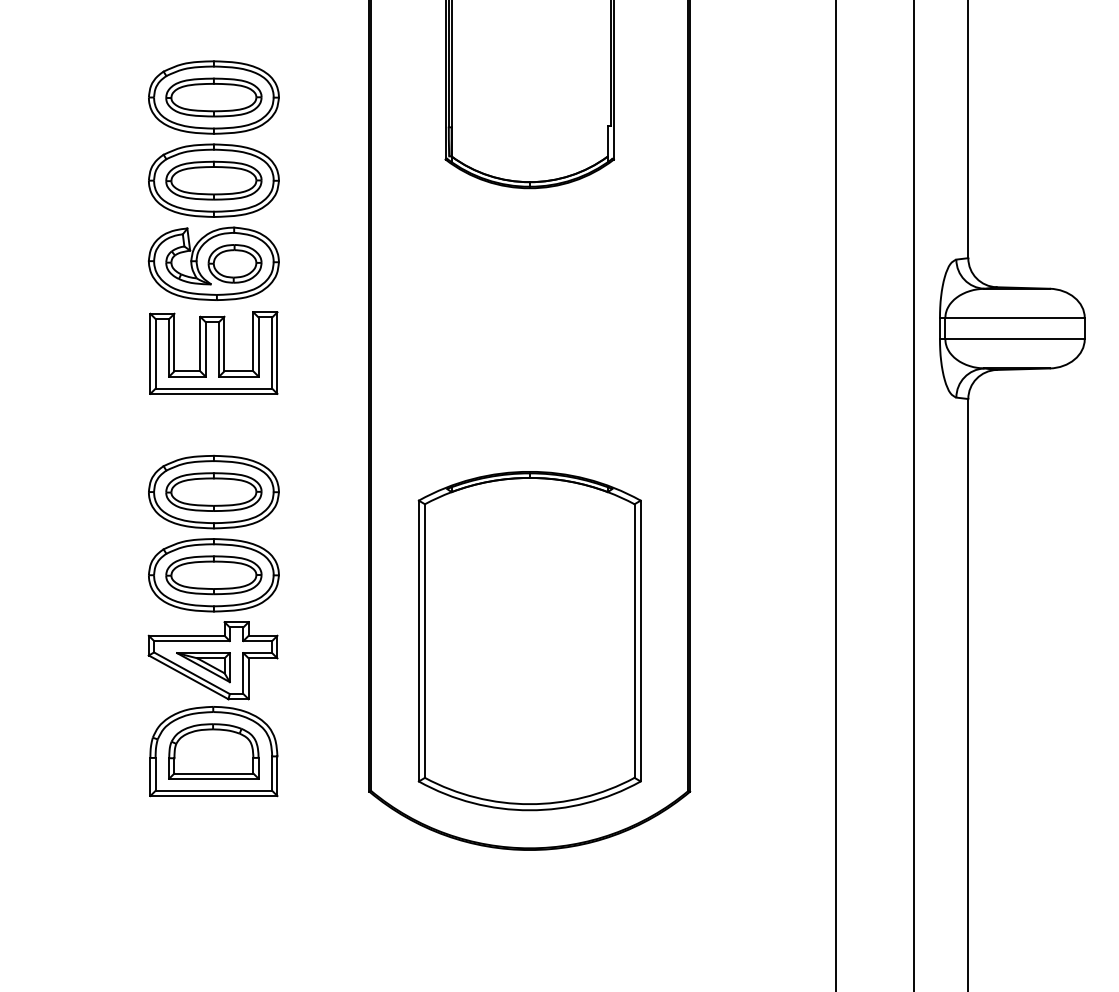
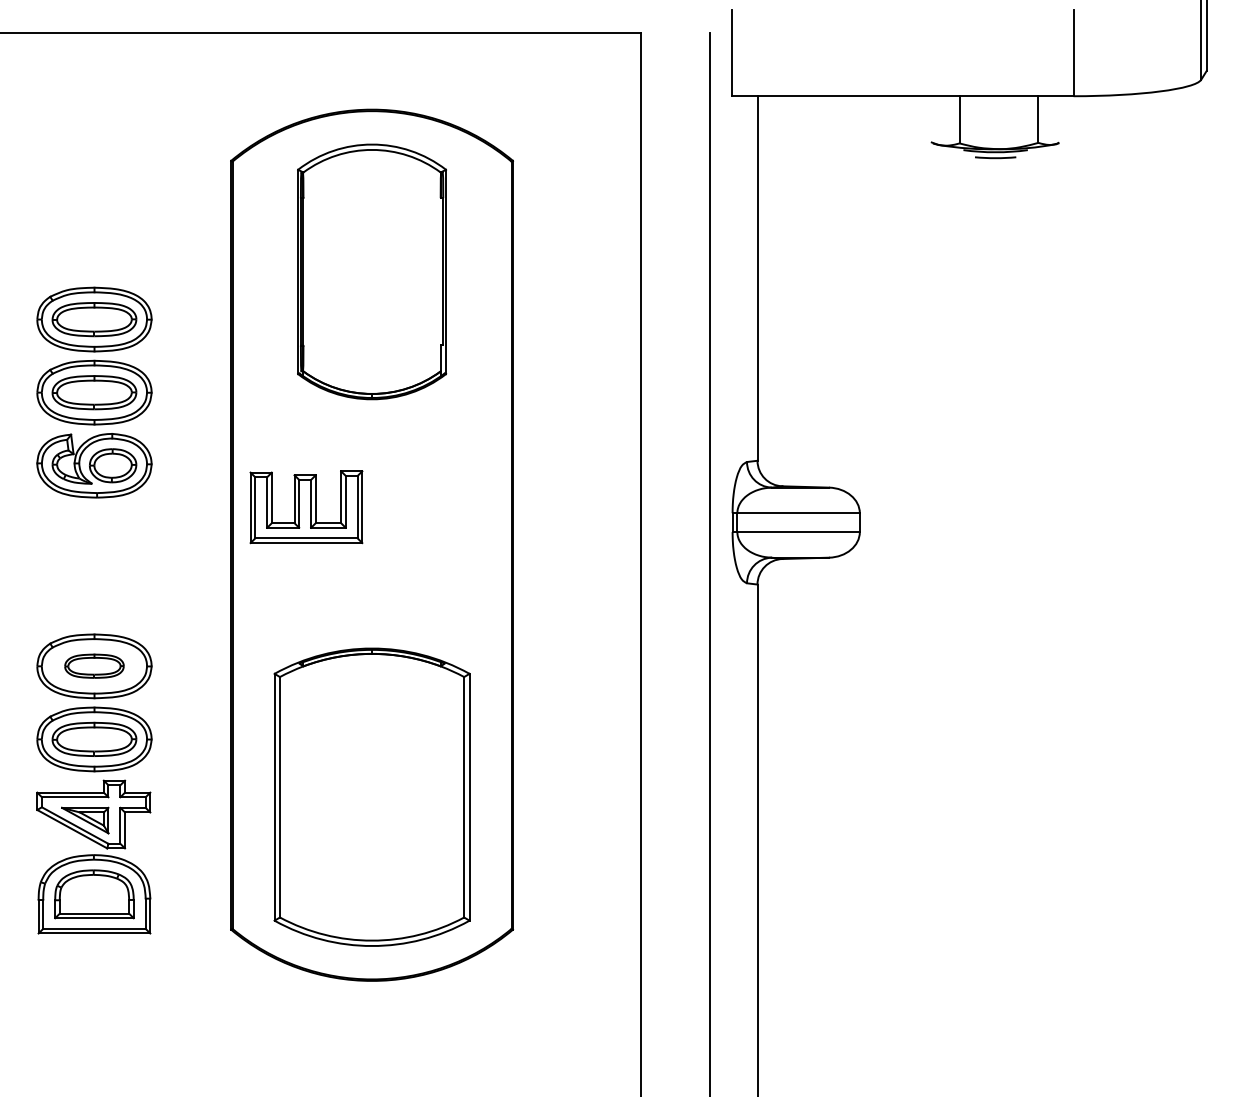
part: (213, 353) -> (306, 507), moved
part: (213, 491) -> (94, 665), size x0.7

